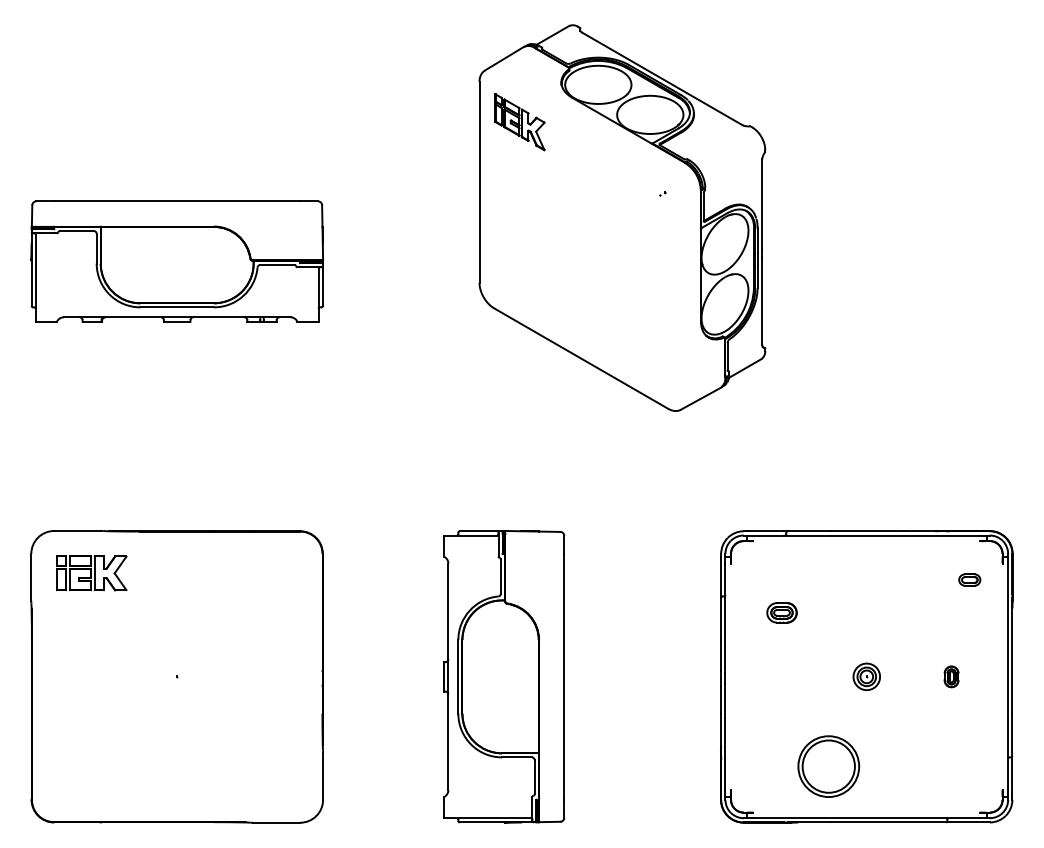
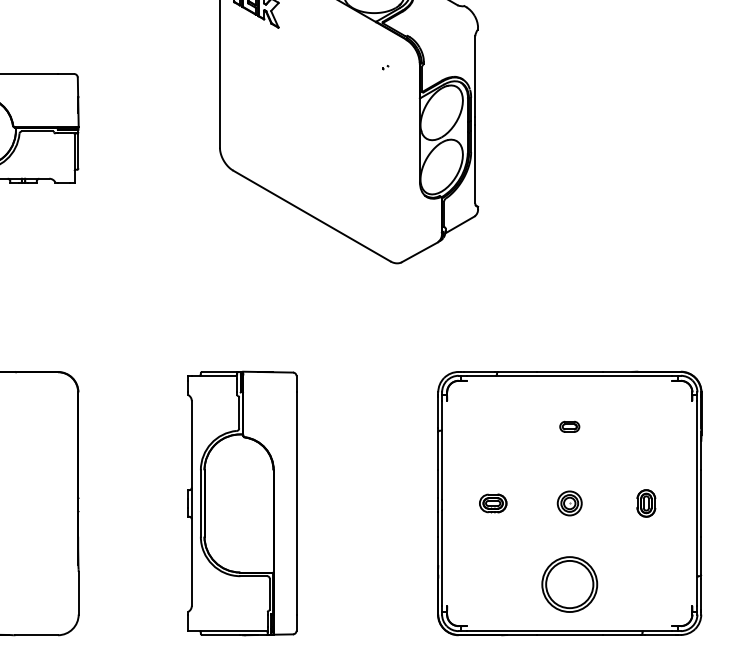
part: (969, 579) -> (569, 426), moved
part: (781, 612) -> (492, 503), moved
part: (951, 676) -> (646, 503), size x1.43
part: (828, 766) -> (569, 584), moved

